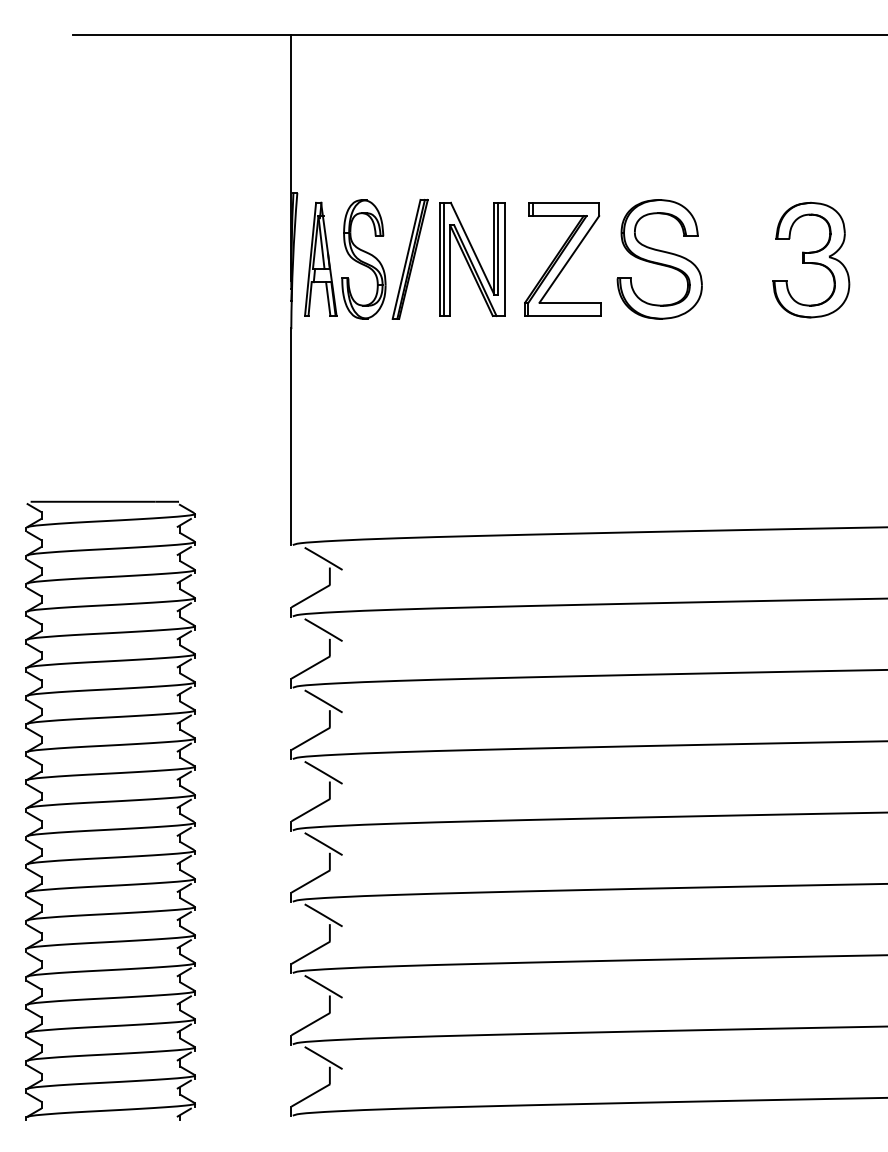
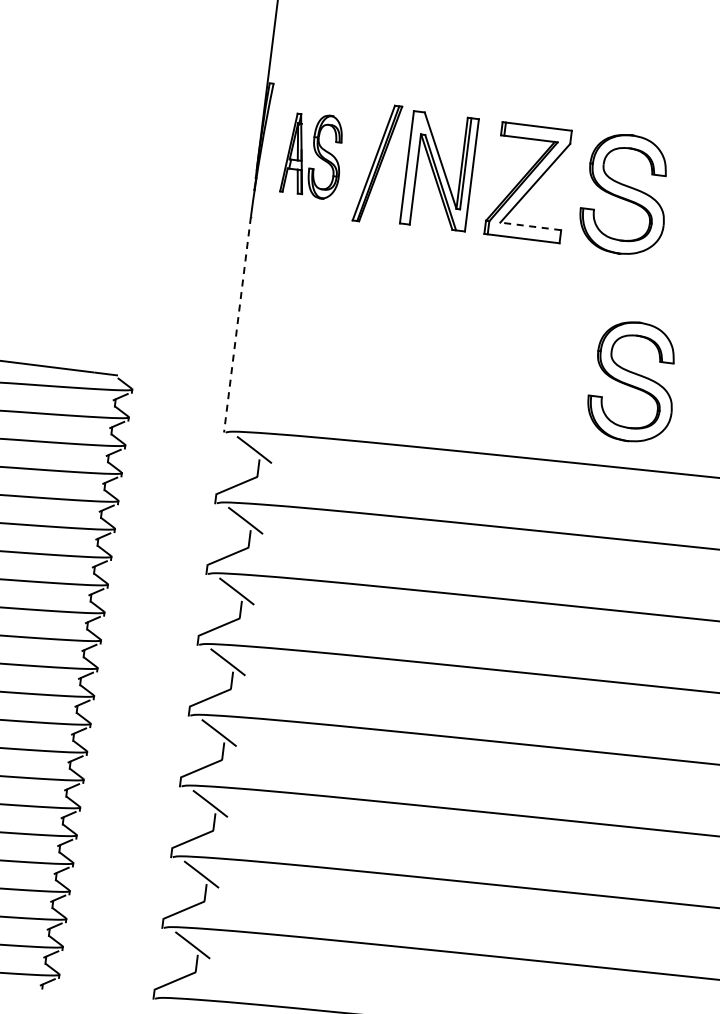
part: (345, 259) -> (313, 155), size x0.7
line: (444, 259) -> (411, 167), removed
line: (570, 302) -> (531, 226), solid -> dashed
line: (291, 436) -> (237, 324), solid -> dashed
part: (690, 444) -> (632, 381), added

